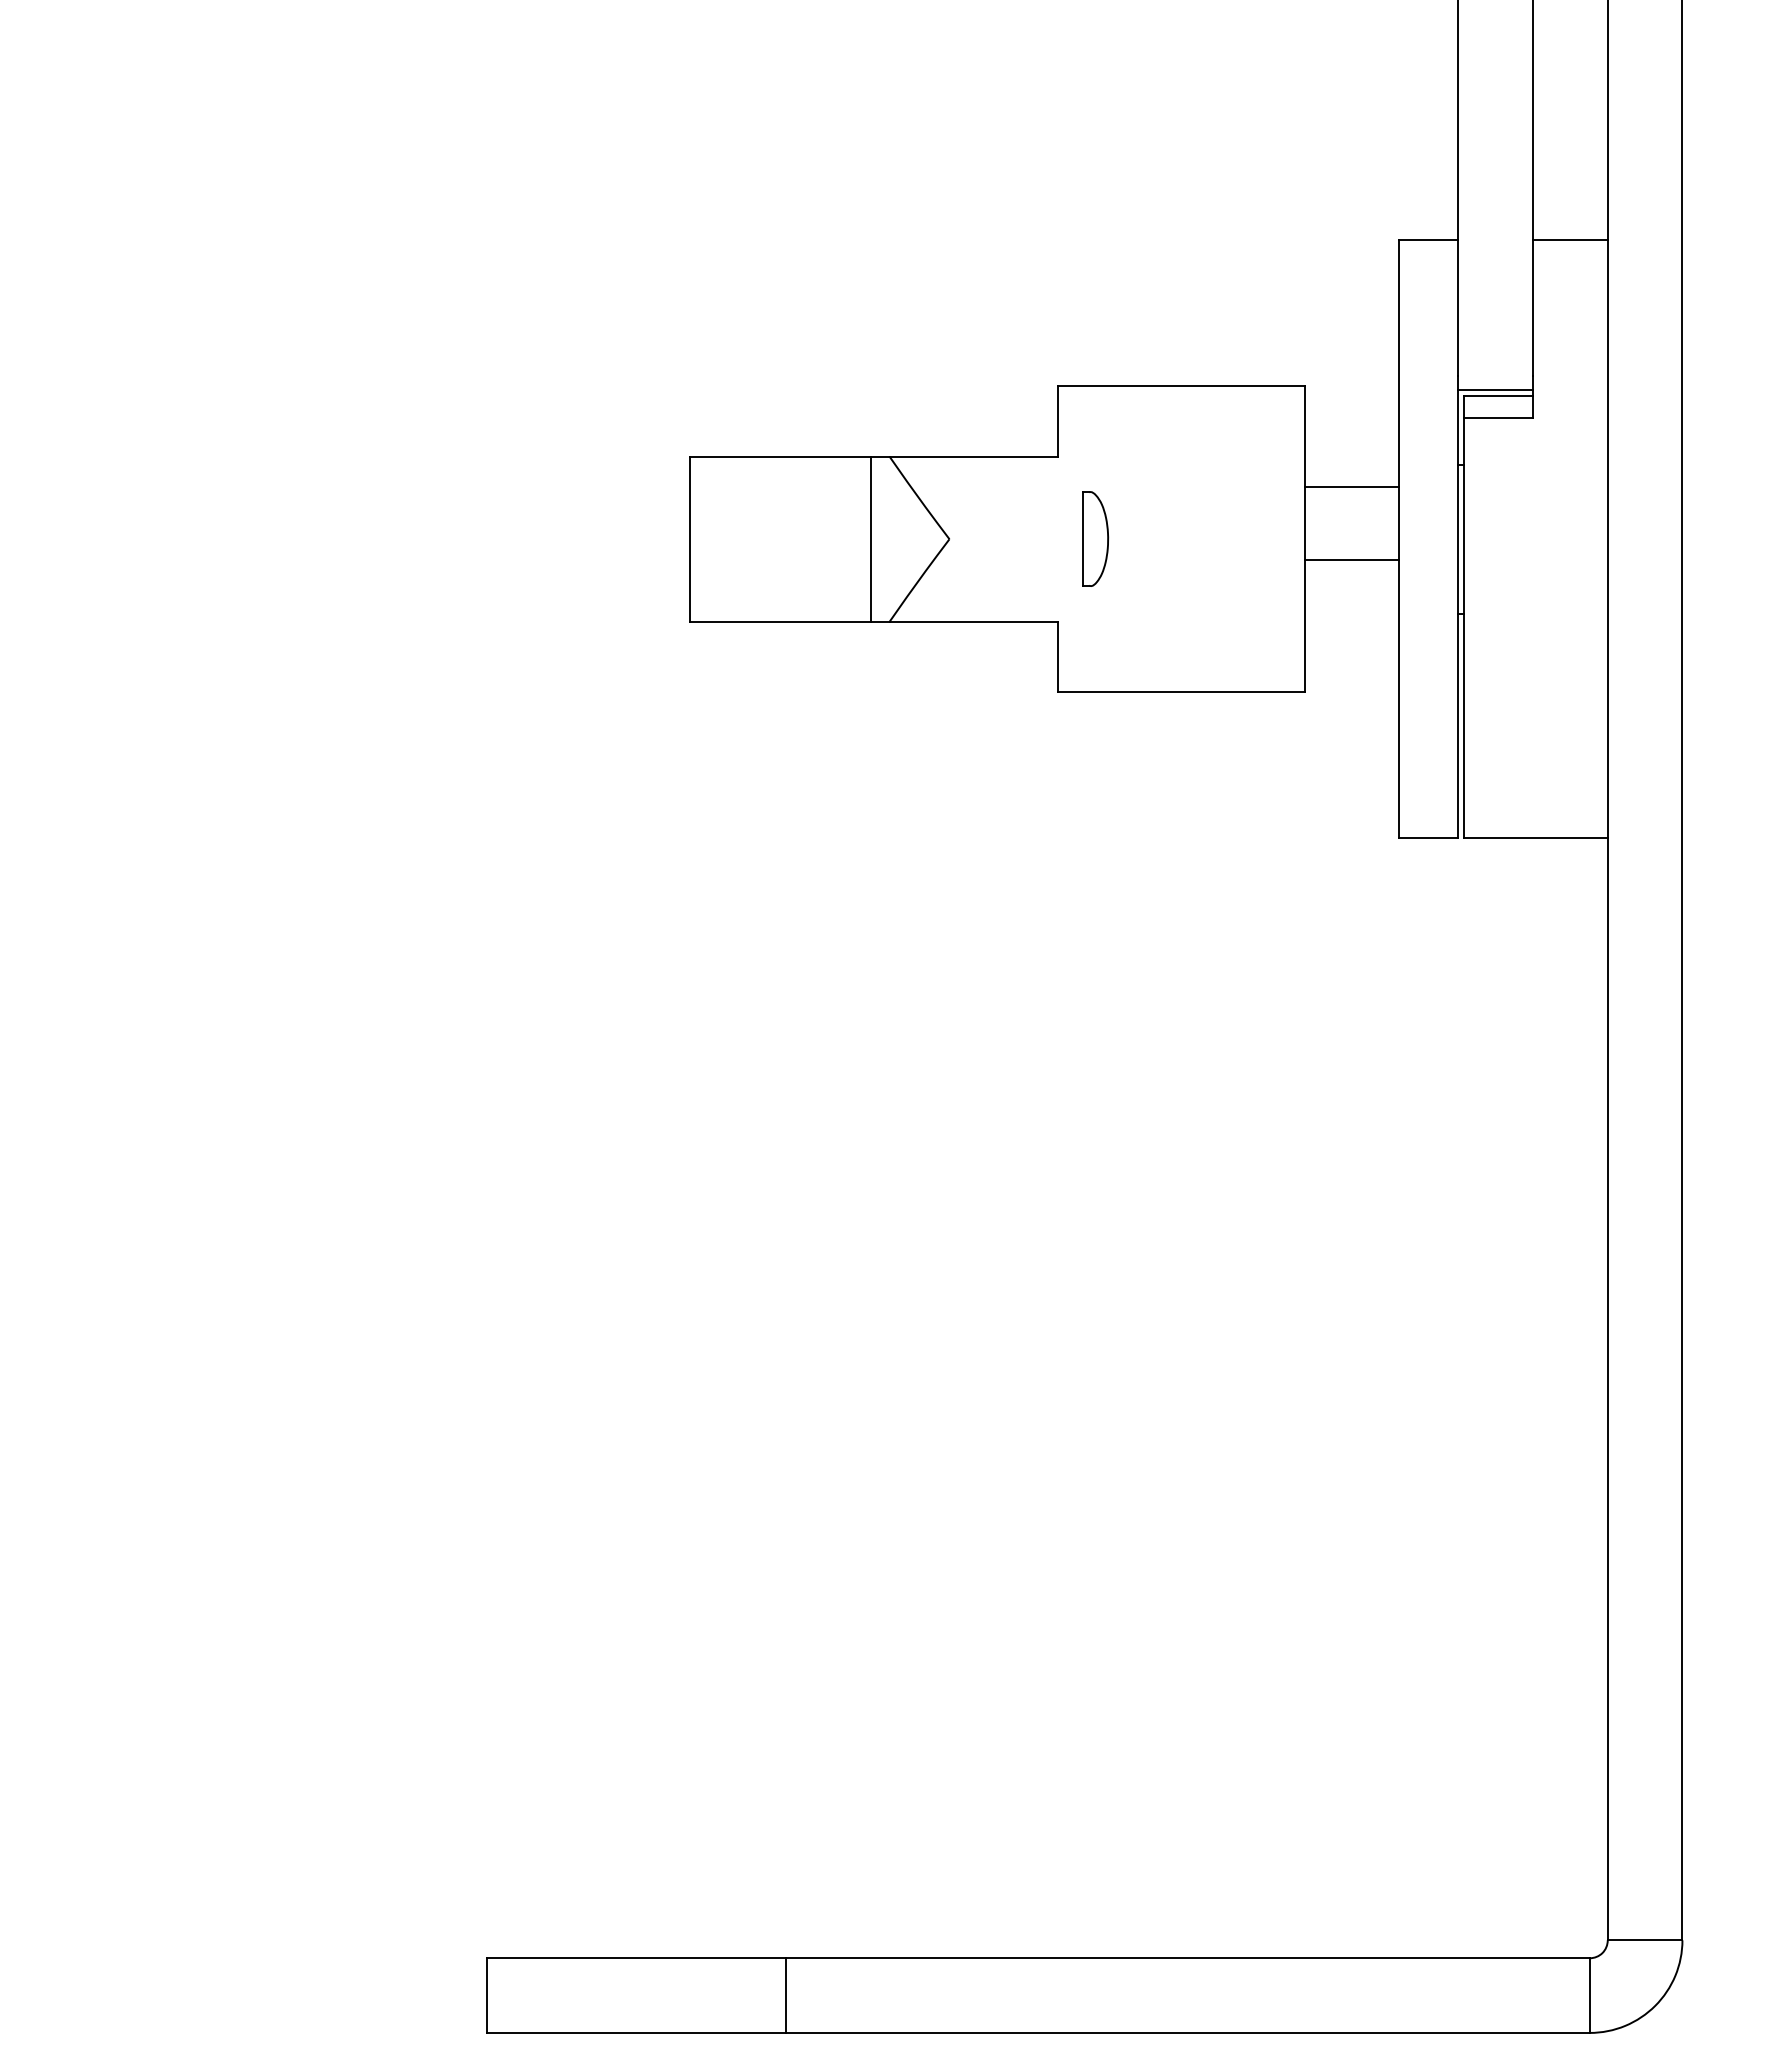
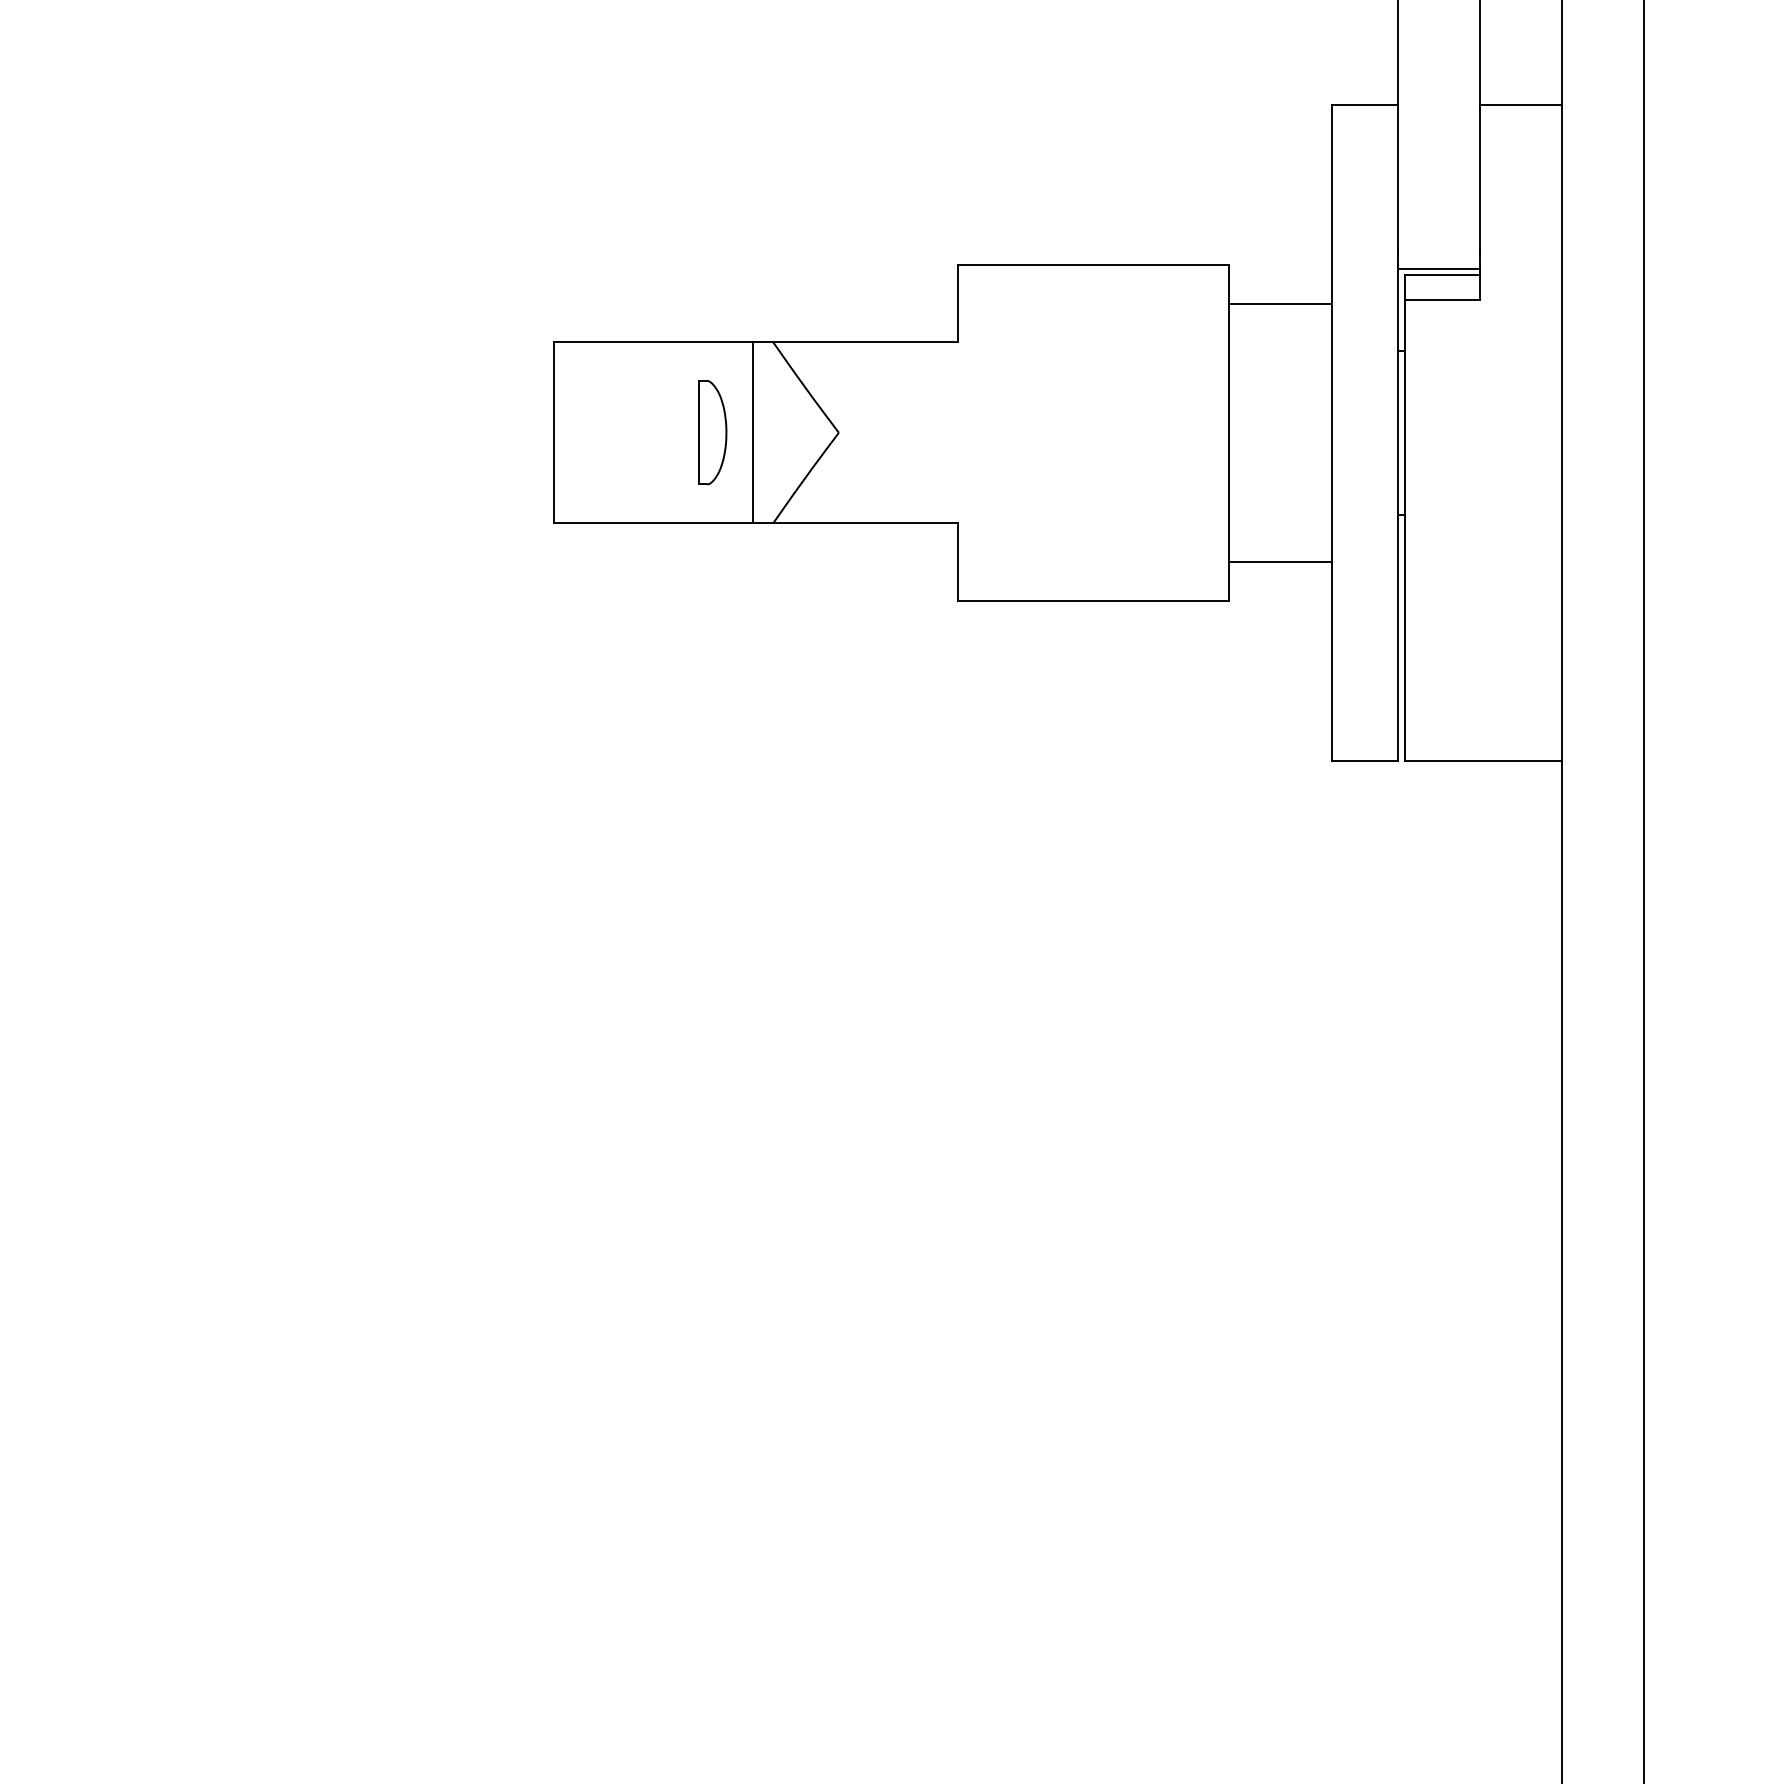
line: (1351, 486) -> (1280, 303), moved
part: (1095, 538) -> (712, 431), moved
line: (1351, 559) -> (1280, 561), moved

